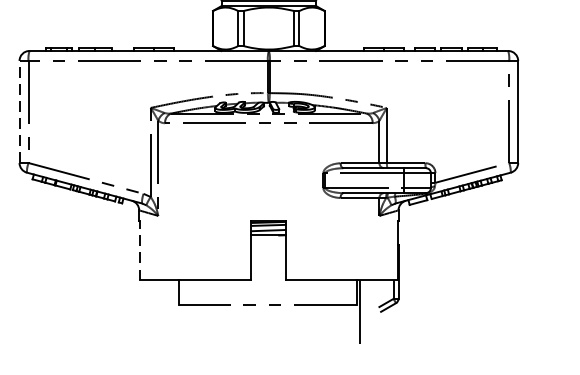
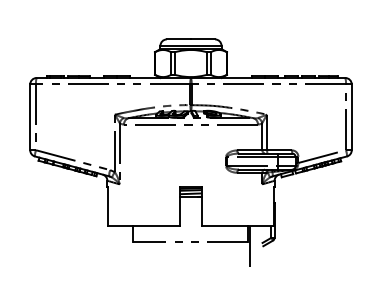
line: (19, 112) -> (30, 117), dashed -> solid
line: (140, 250) -> (108, 206), dashed -> solid

